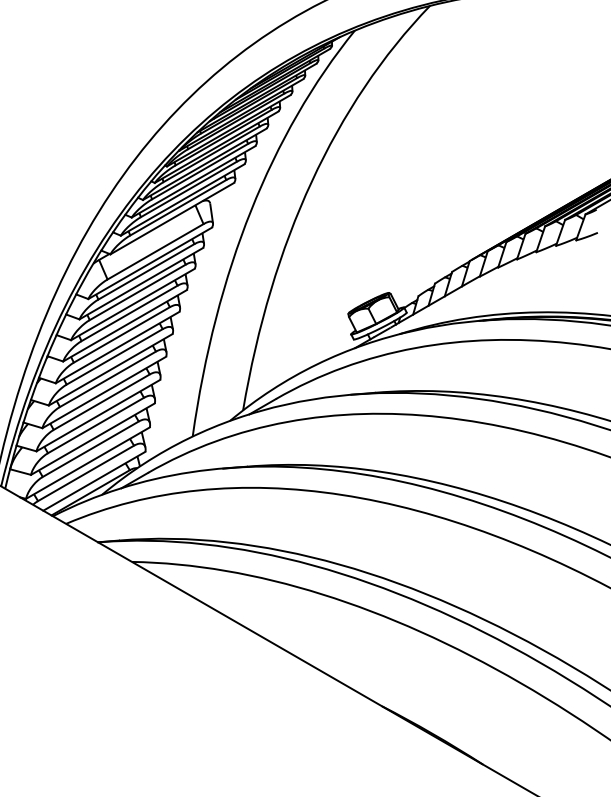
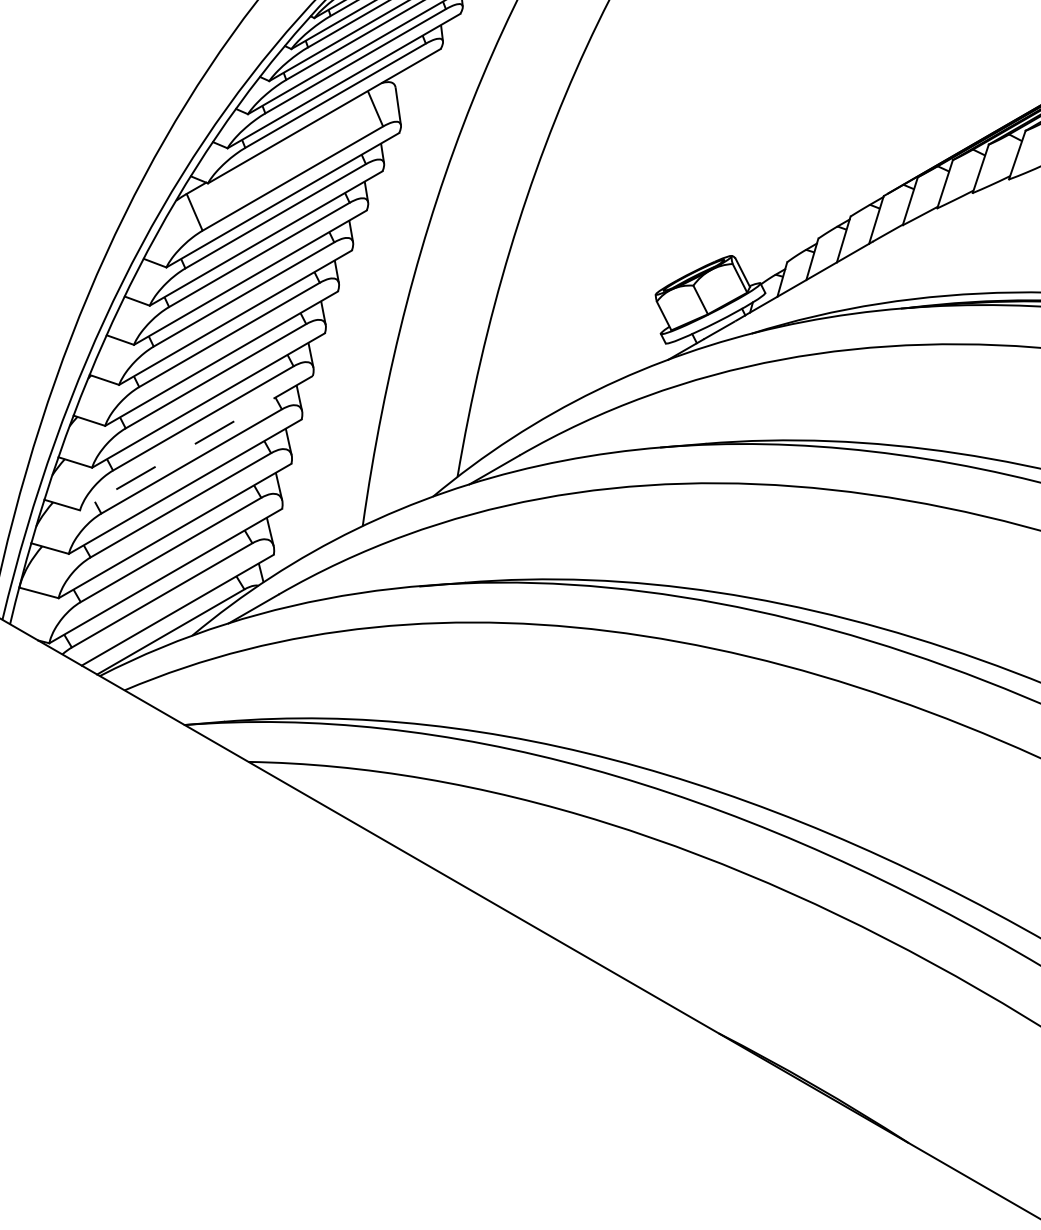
line: (103, 392) -> (194, 443), solid -> dashed

